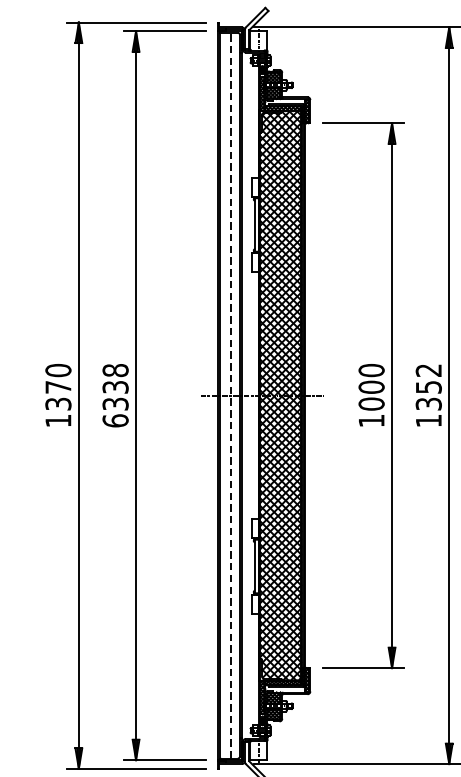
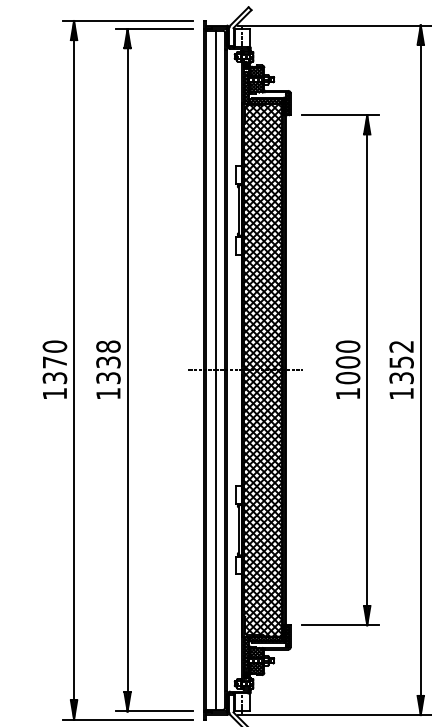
line: (231, 395) -> (216, 370), dashed -> solid
text: (115, 420) -> (108, 393), 6338 -> 1338

